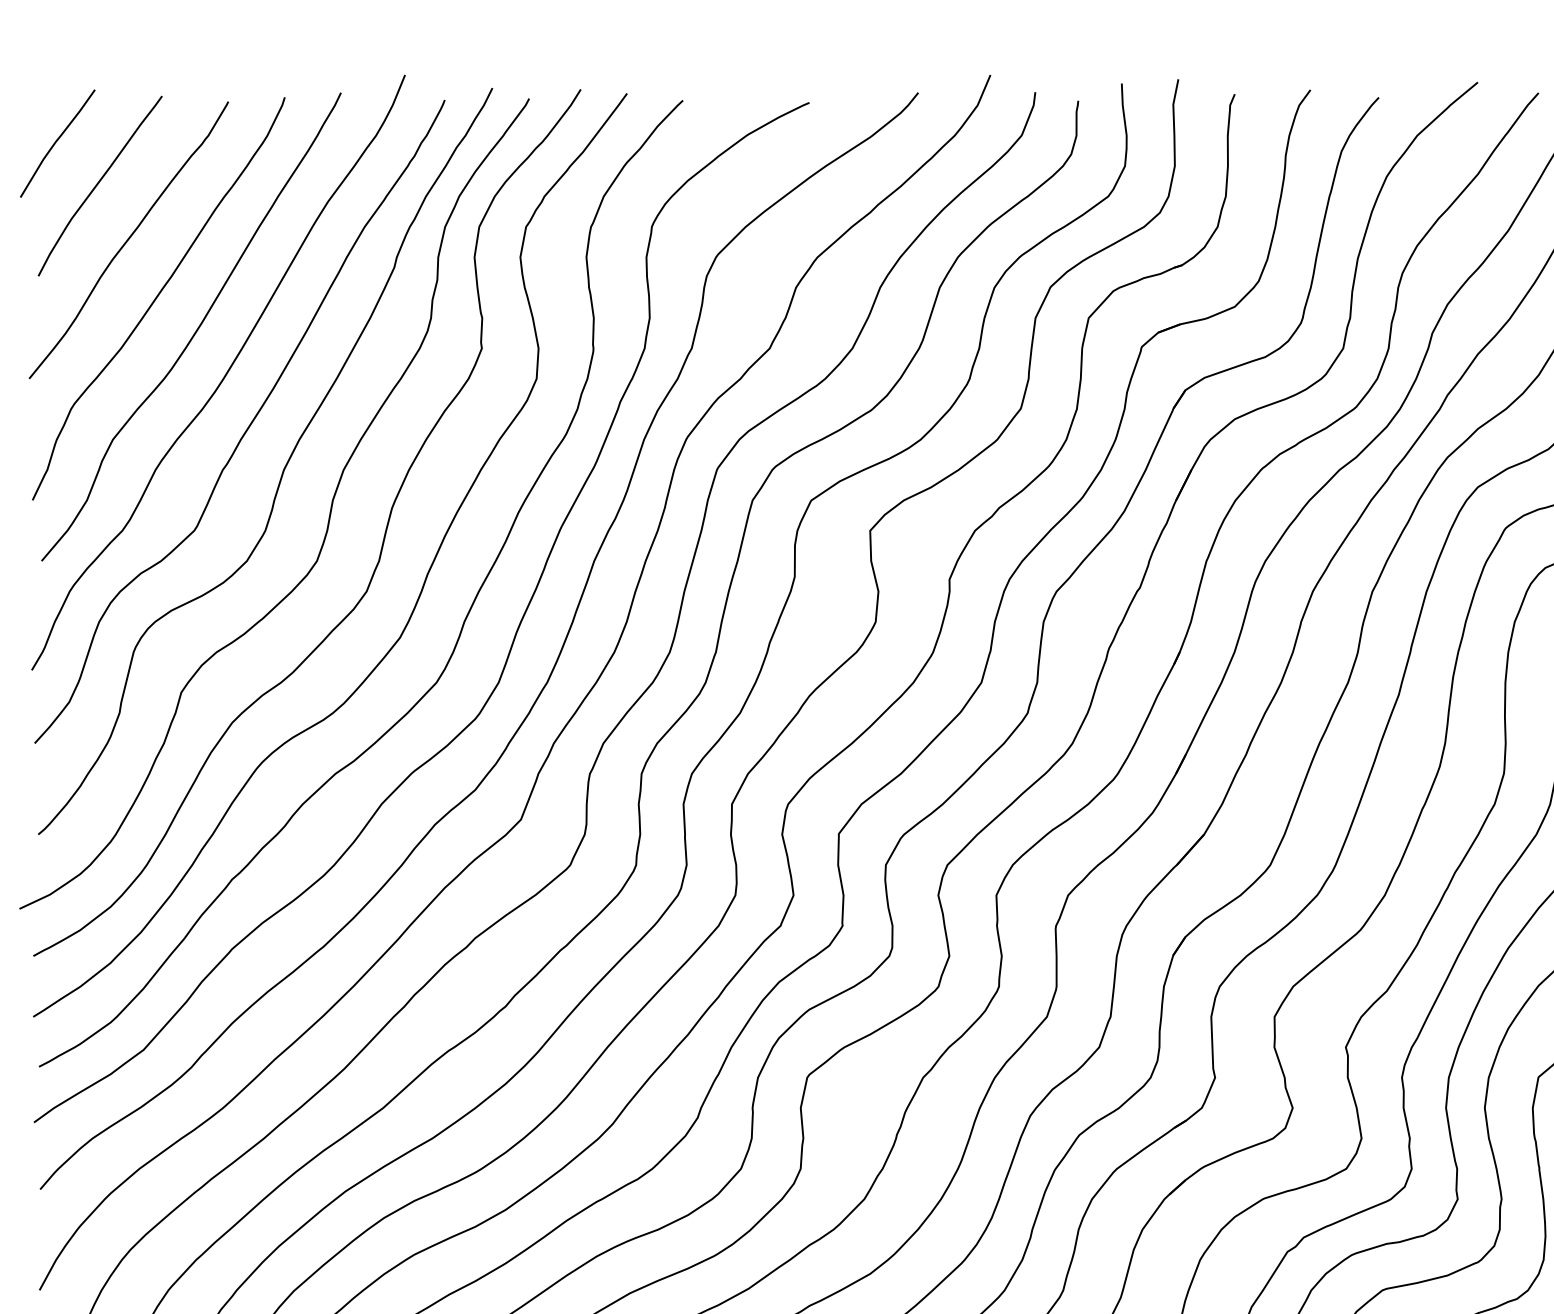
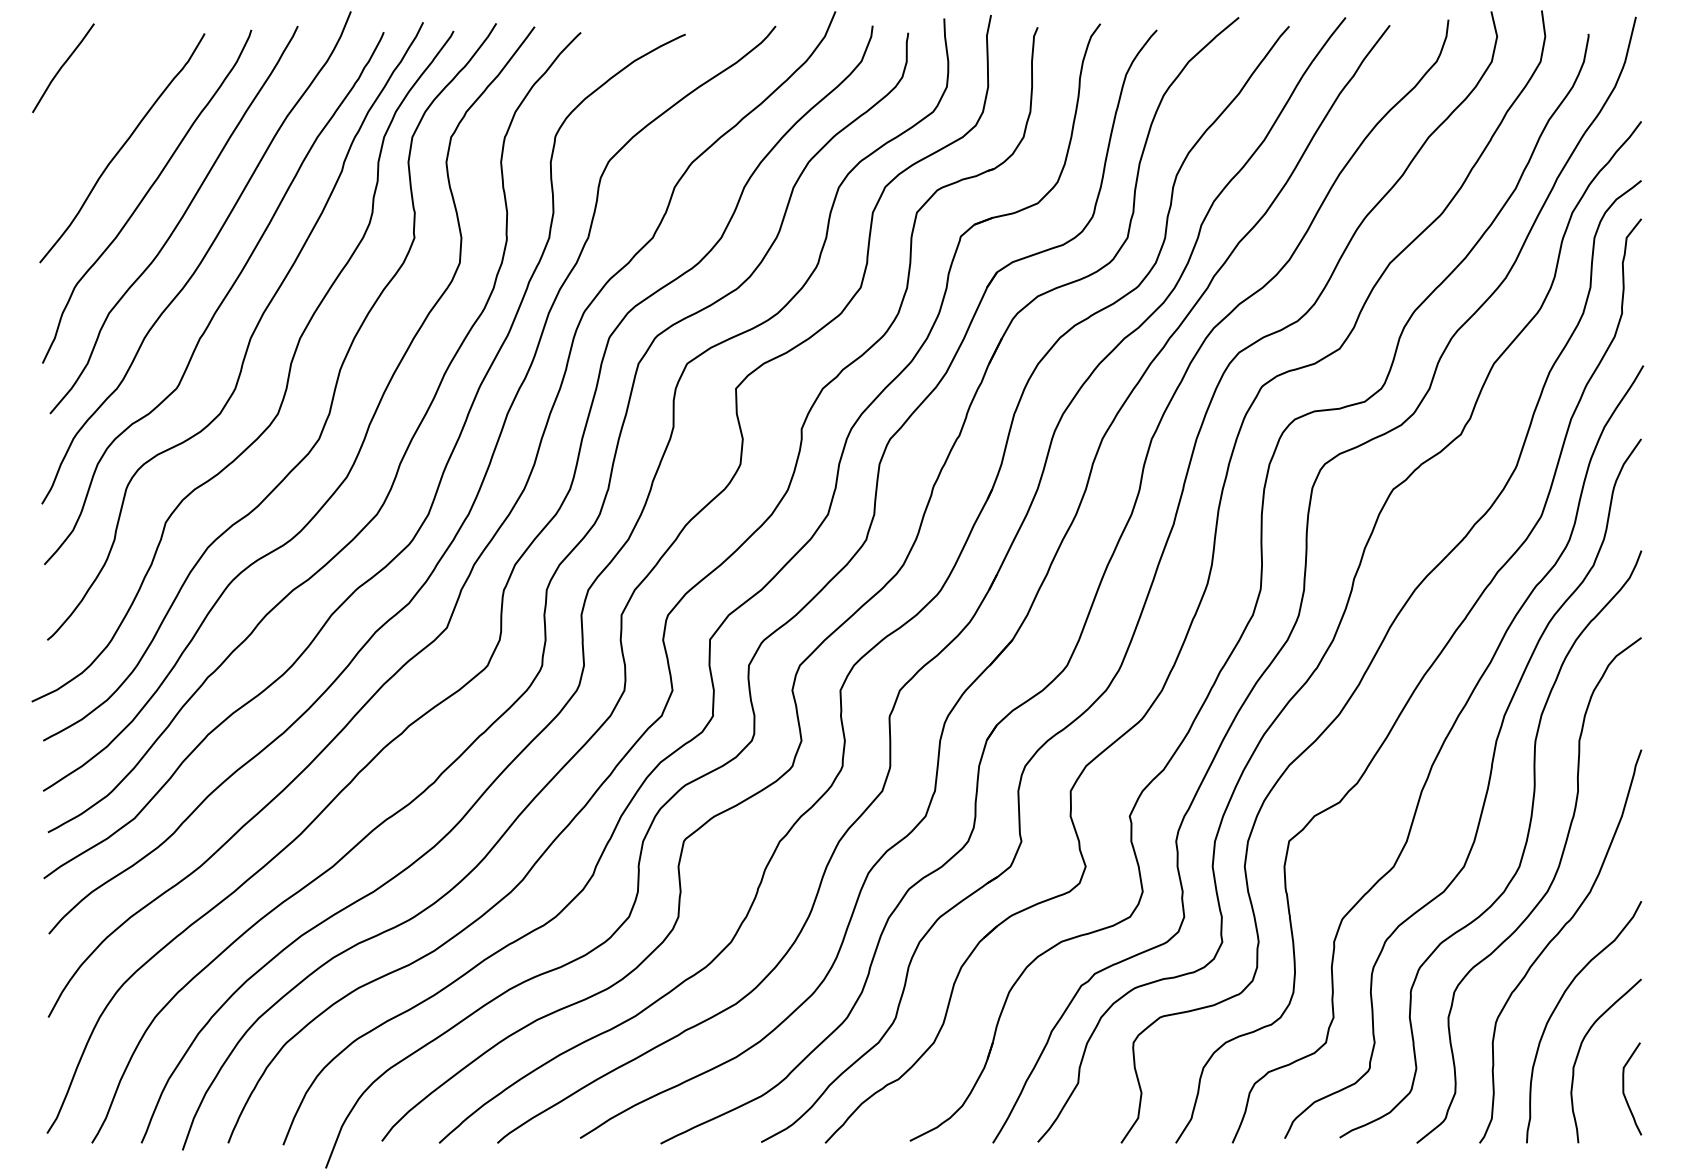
curve: (97, 186) -> (96, 103), removed

